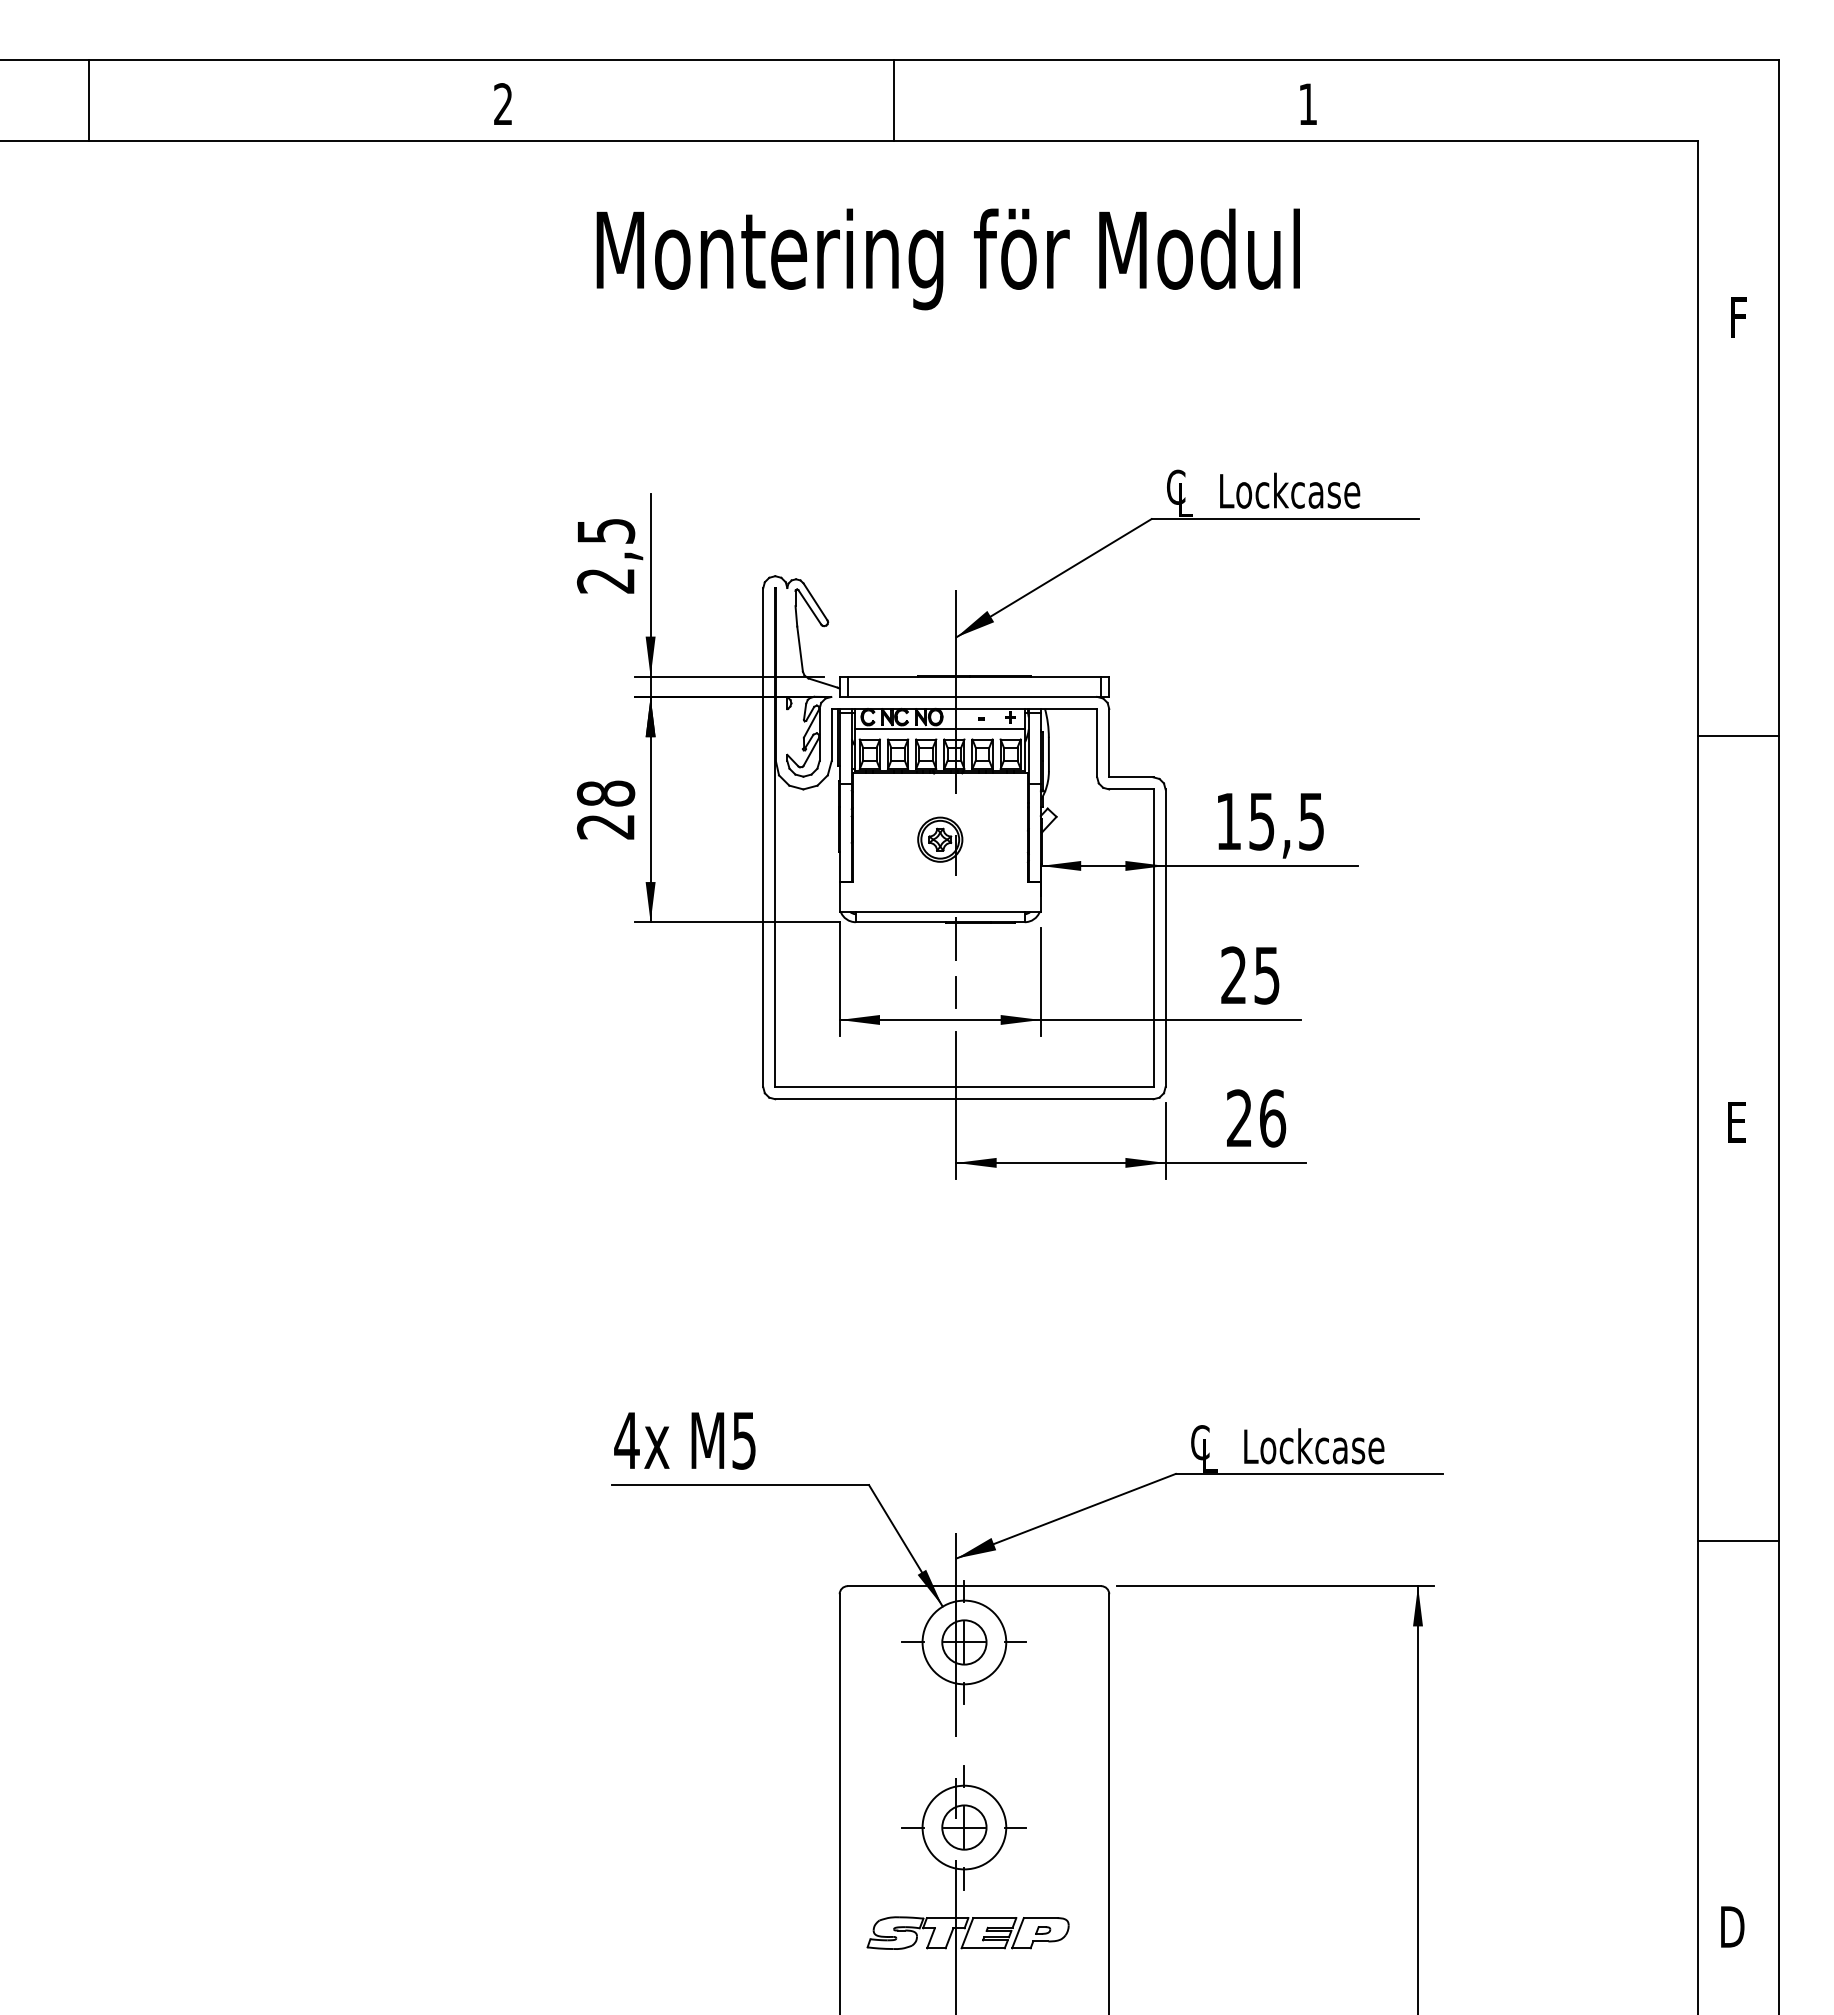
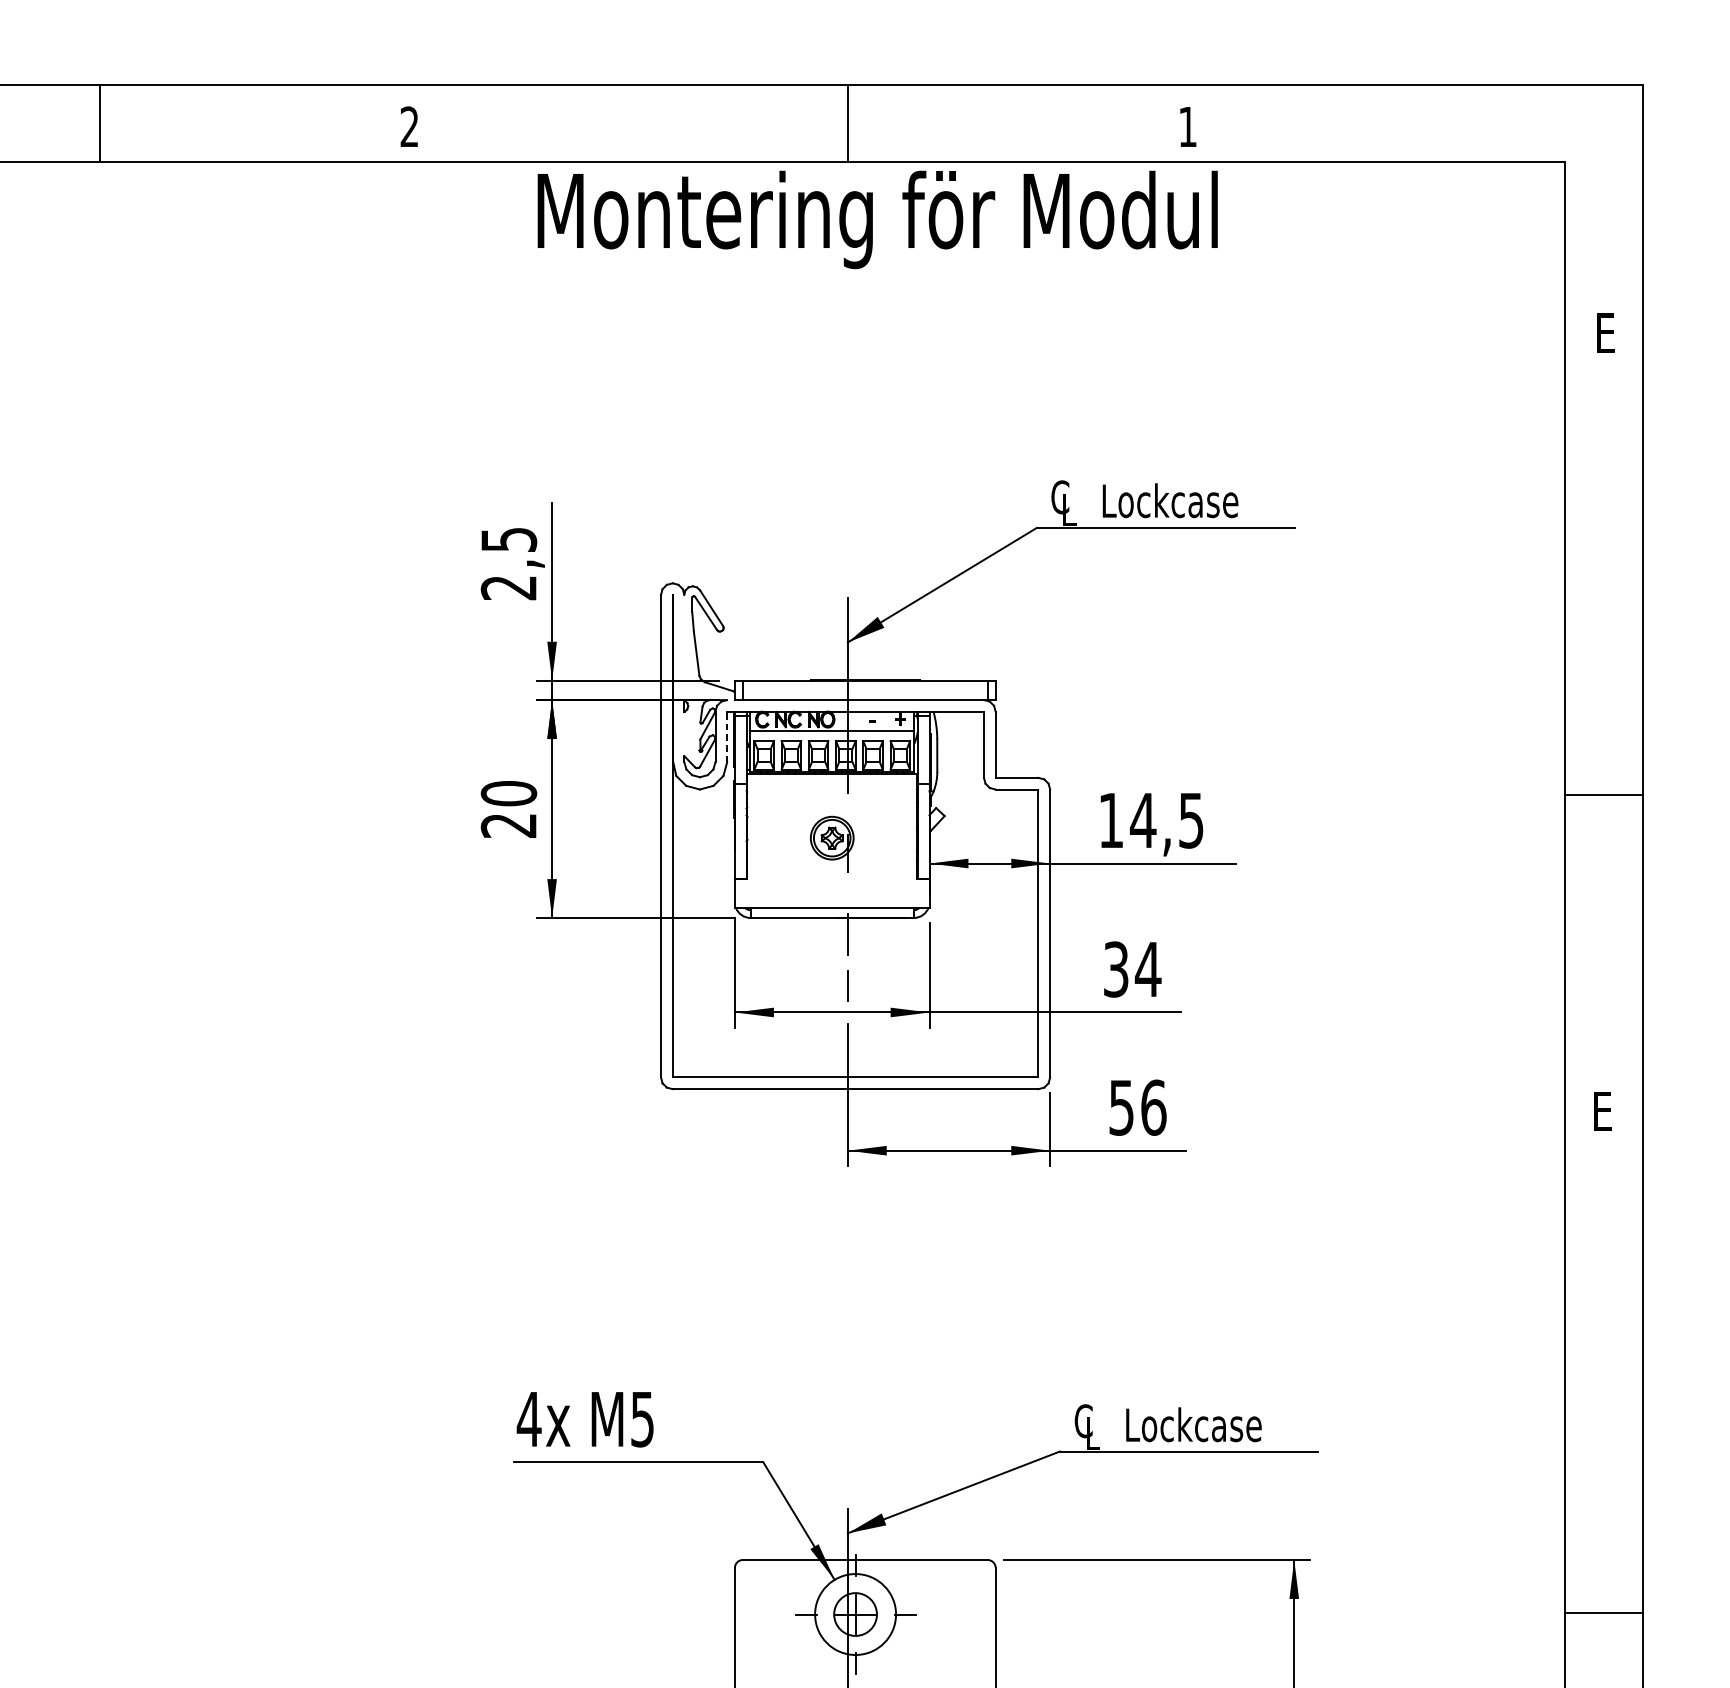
line: (88, 100) -> (99, 123), moved
line: (893, 100) -> (847, 123), moved
text: (947, 259) -> (876, 219), moved
text: (1741, 317) -> (1607, 333), F -> E
line: (831, 734) -> (727, 736), solid -> dashed
line: (1738, 736) -> (1604, 795), moved
text: (605, 793) -> (508, 793), 28 -> 20
text: (1261, 821) -> (1142, 820), 15,5 -> 14,5
text: (1250, 975) -> (1132, 969), 25 -> 34
text: (1239, 1118) -> (1121, 1107), 26 -> 56
line: (1738, 1541) -> (1604, 1613), moved

